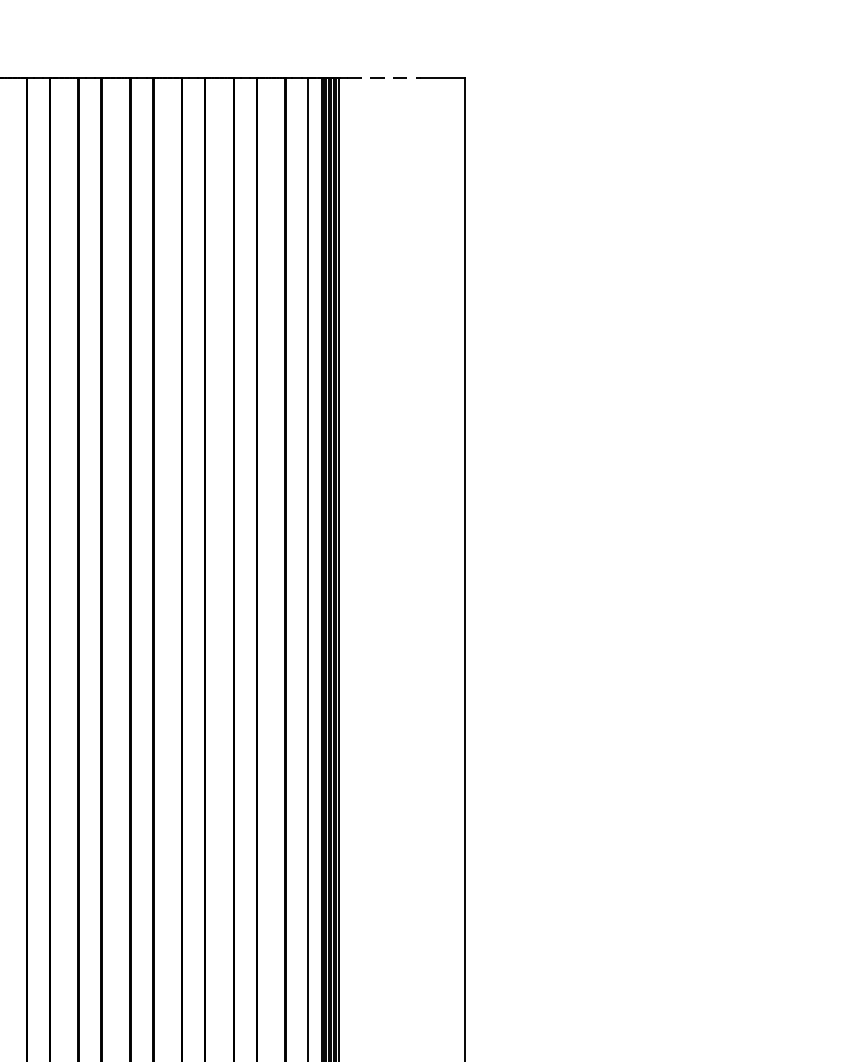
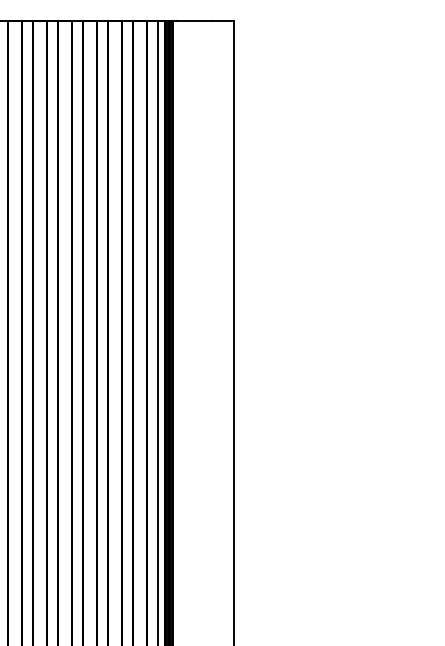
line: (383, 77) -> (194, 20), dashed -> solid

